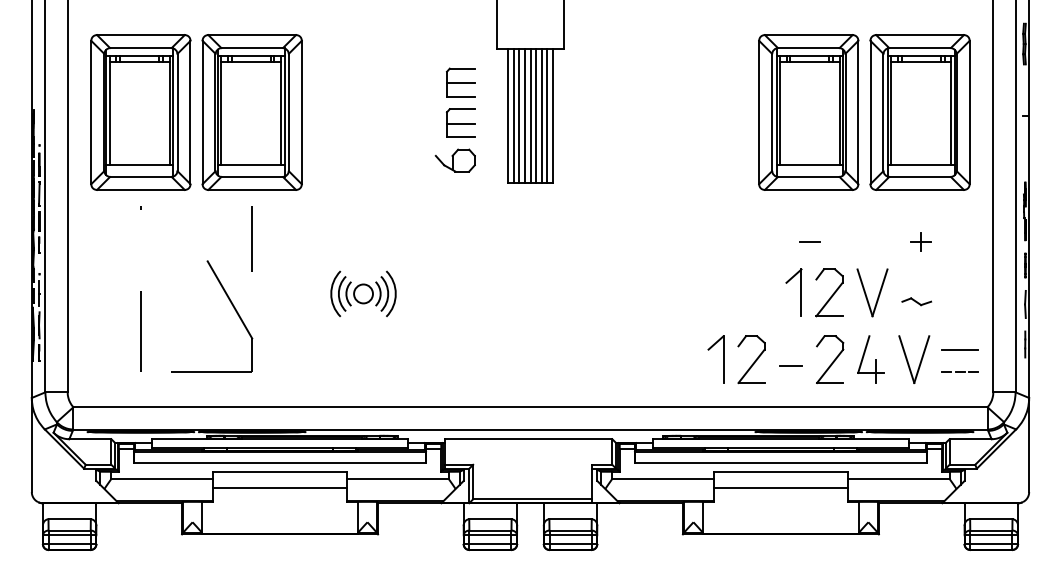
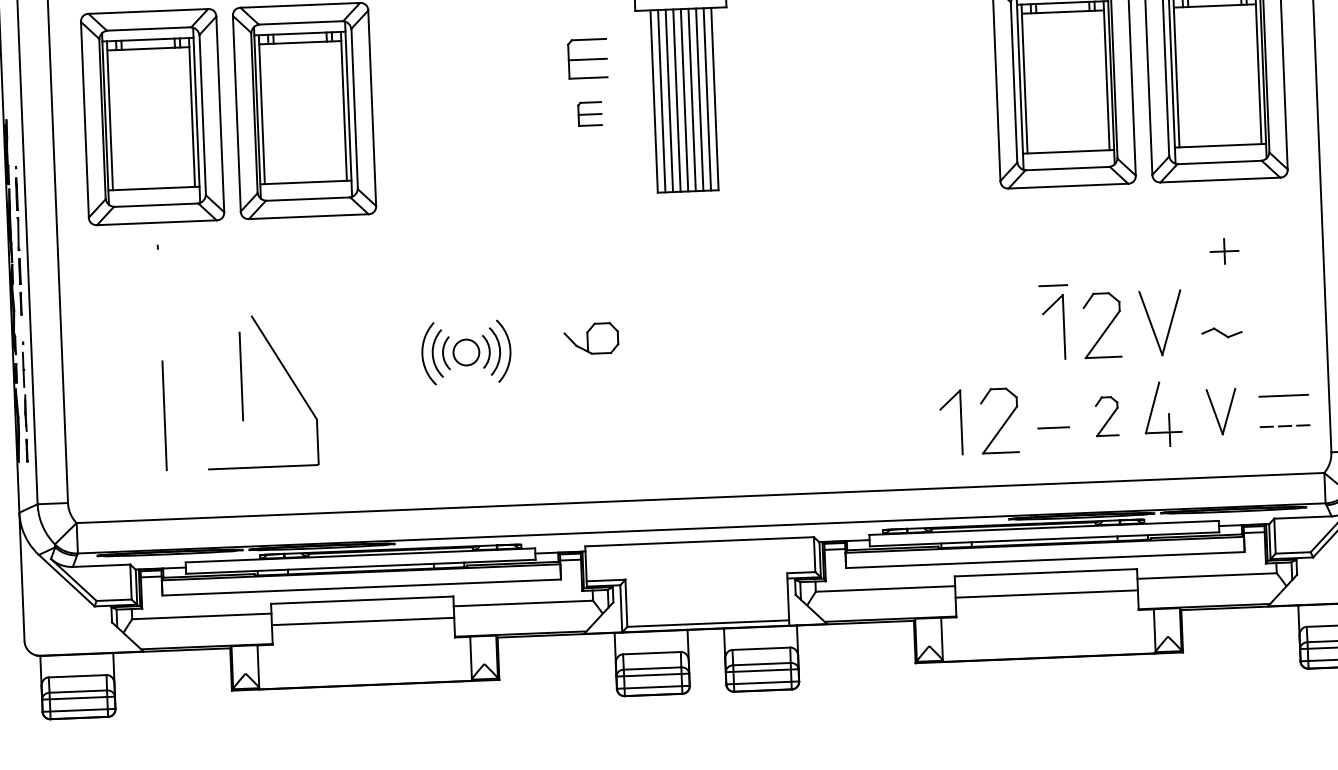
part: (460, 122) -> (589, 113), size x0.6
part: (454, 160) -> (590, 338), moved
line: (251, 238) -> (240, 376), moved
line: (809, 241) -> (1052, 284), moved
part: (830, 359) -> (1107, 416), size x0.6
part: (914, 359) -> (1222, 411), size x0.7

